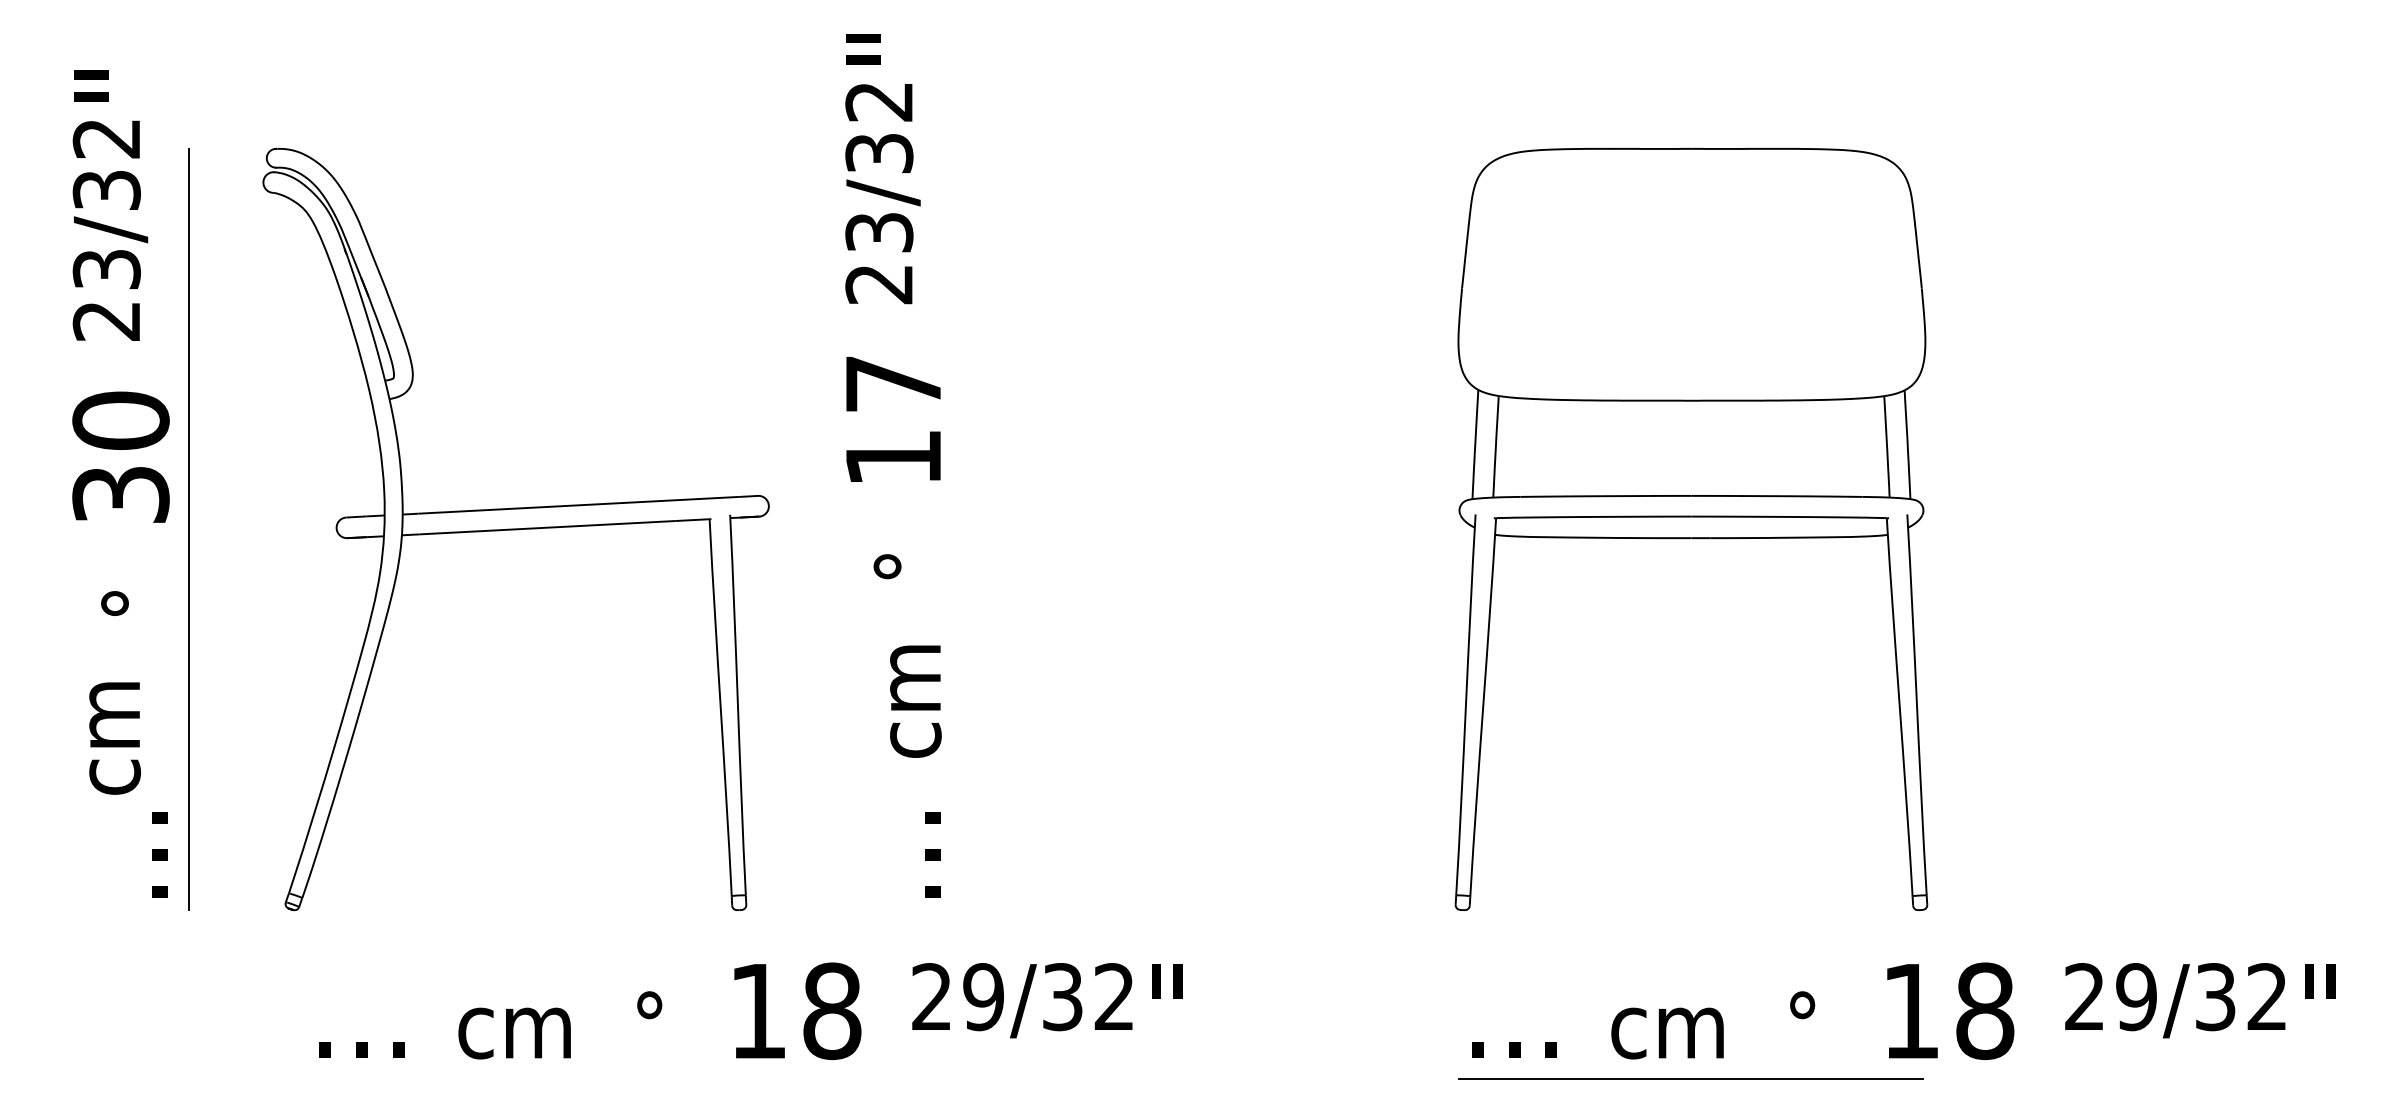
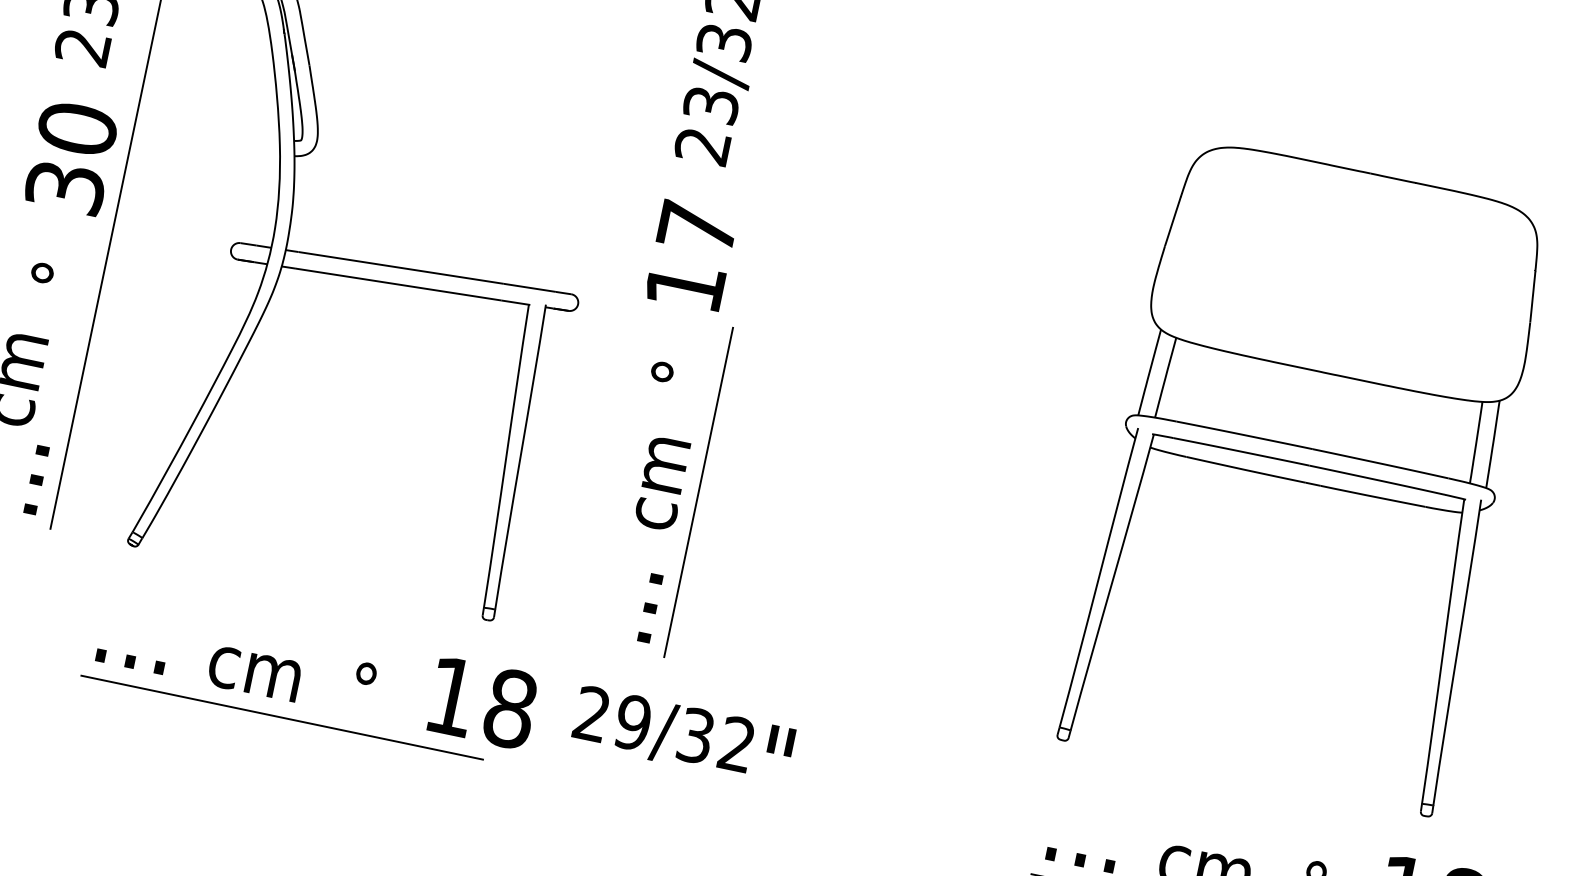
line: (961, 702) -> (698, 492), added
text: (750, 1010) -> (445, 694), moved
line: (515, 1079) -> (281, 717), added

